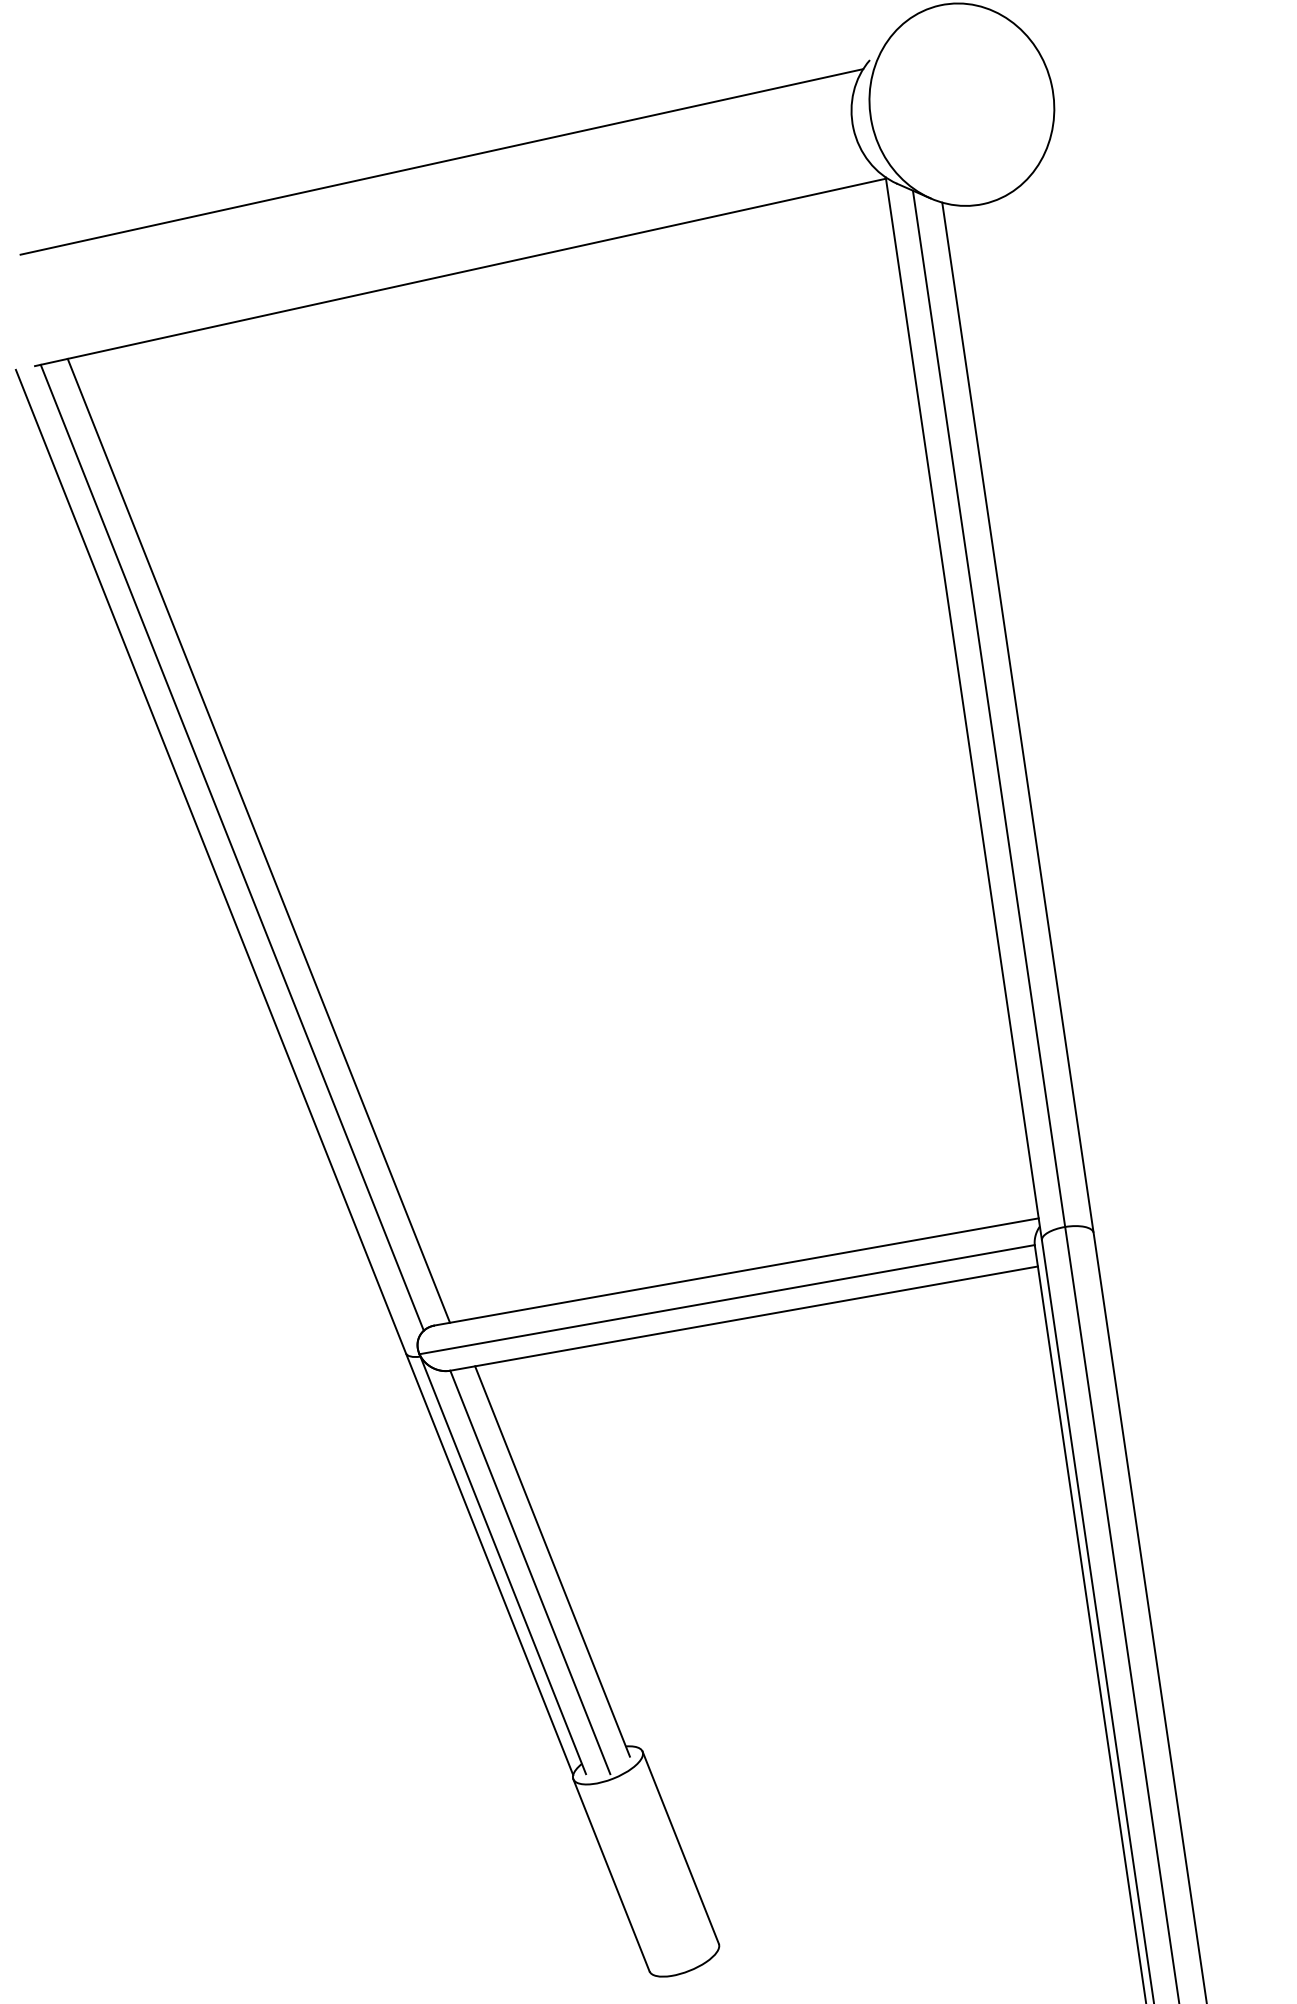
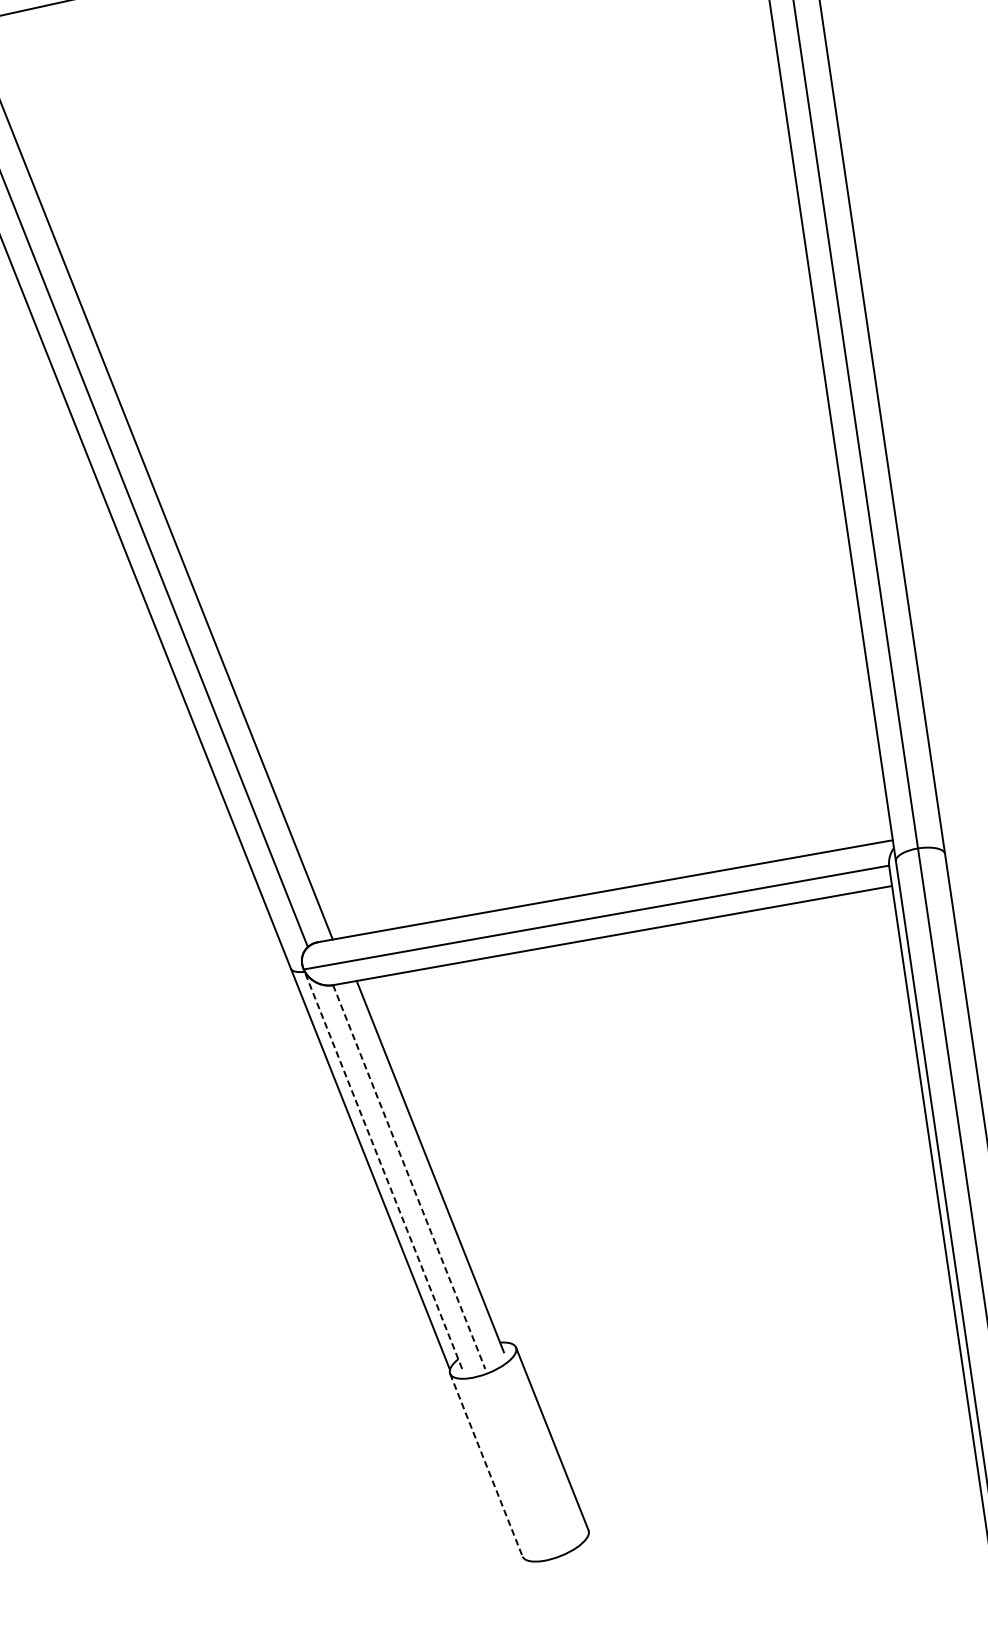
line: (502, 1563) -> (382, 1168), solid -> dashed
line: (530, 1572) -> (409, 1177), solid -> dashed
line: (611, 1875) -> (486, 1465), solid -> dashed

